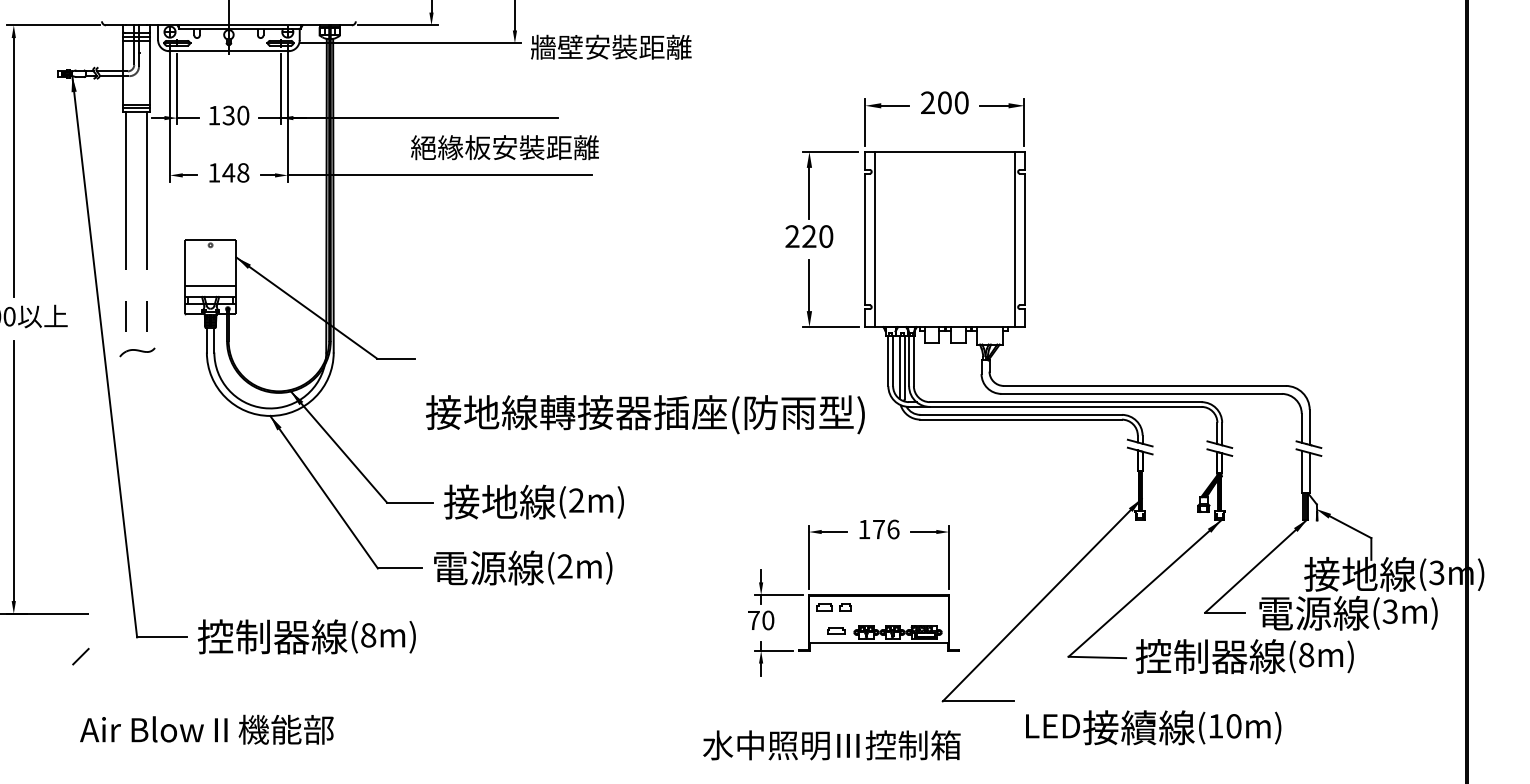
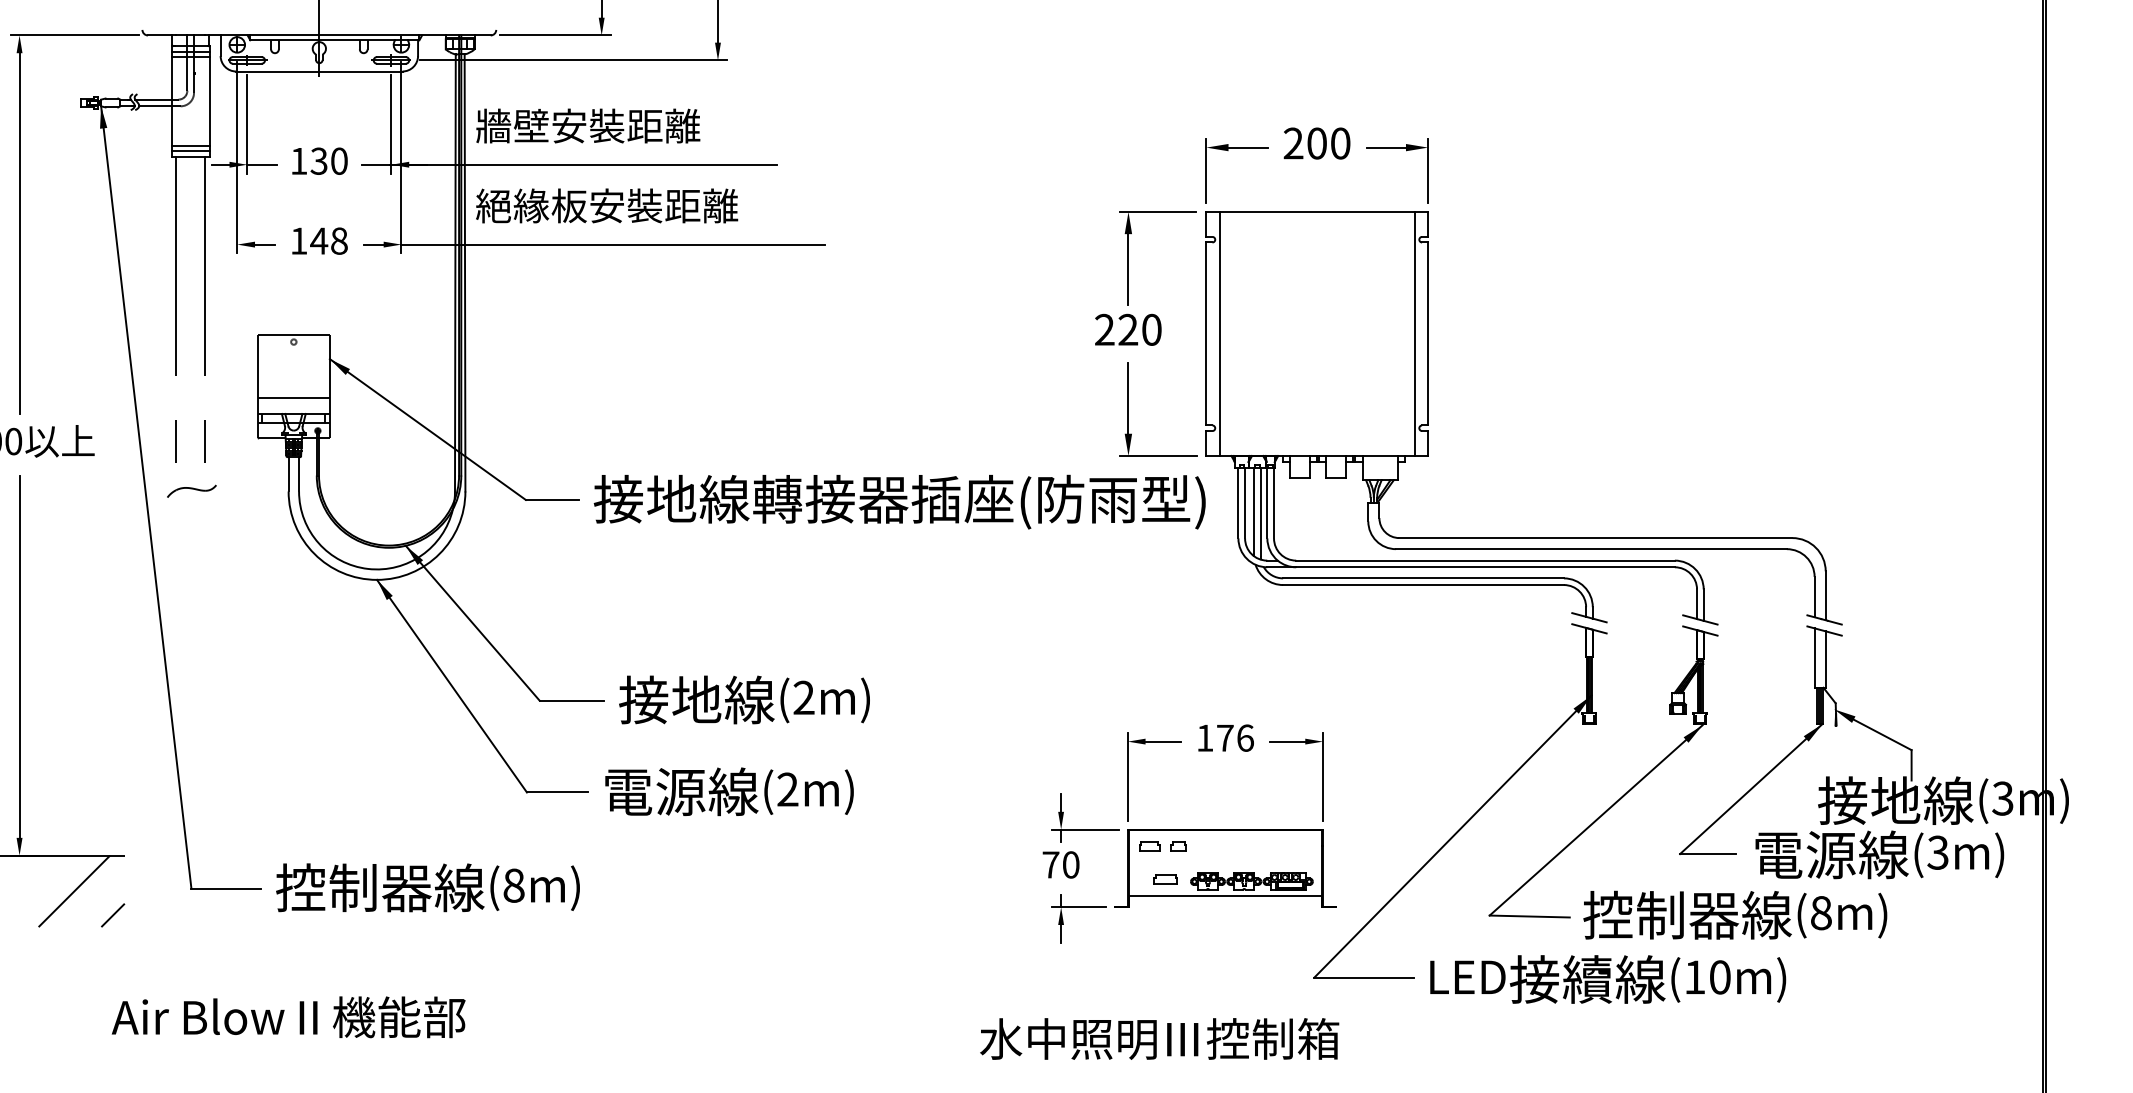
text: (611, 46) -> (588, 125), moved
text: (505, 147) -> (607, 205), moved
text: (645, 414) -> (899, 501), moved
line: (53, 639) -> (74, 891), added
text: (1153, 727) -> (1608, 979), moved

